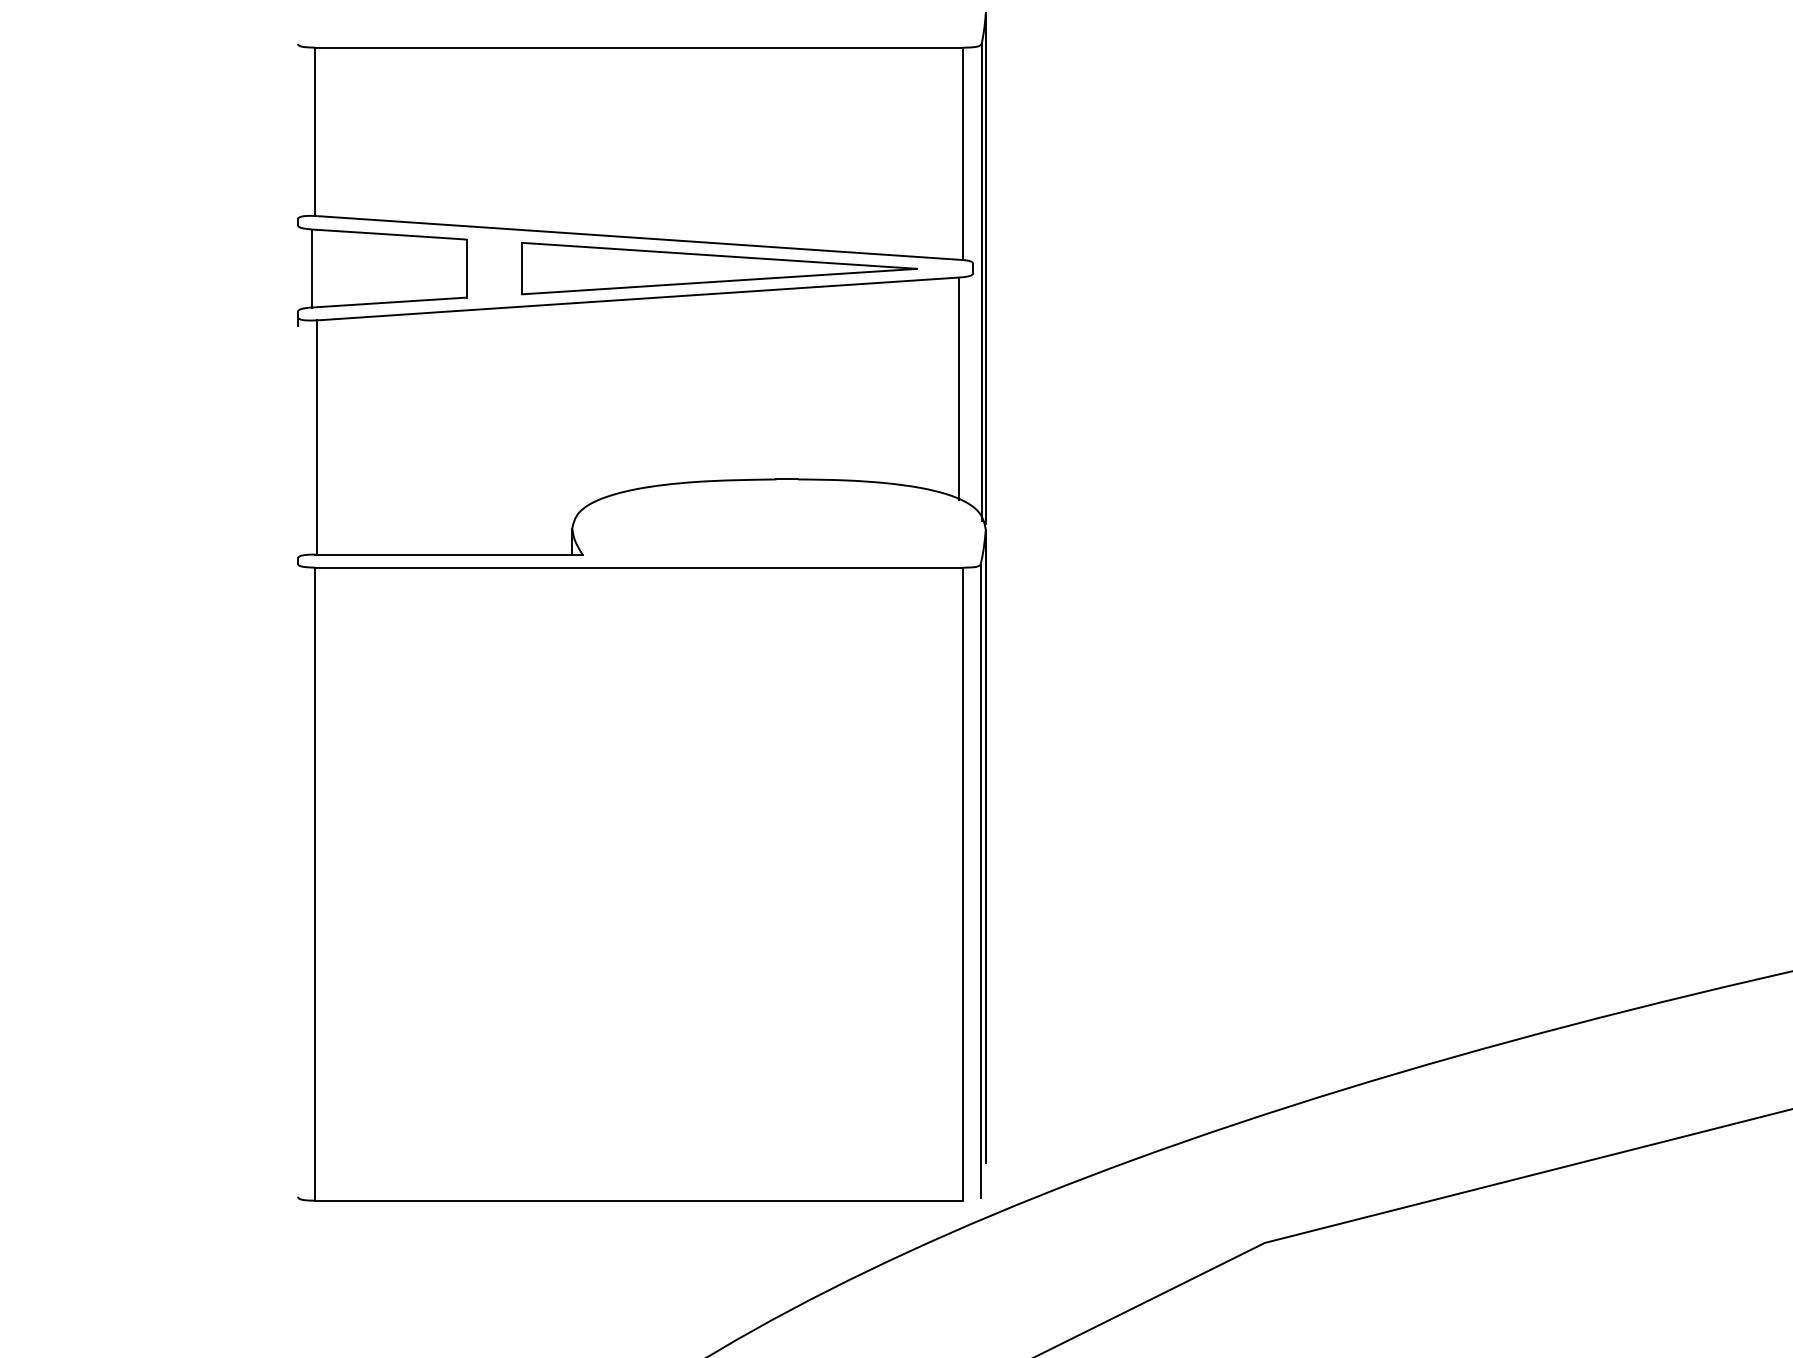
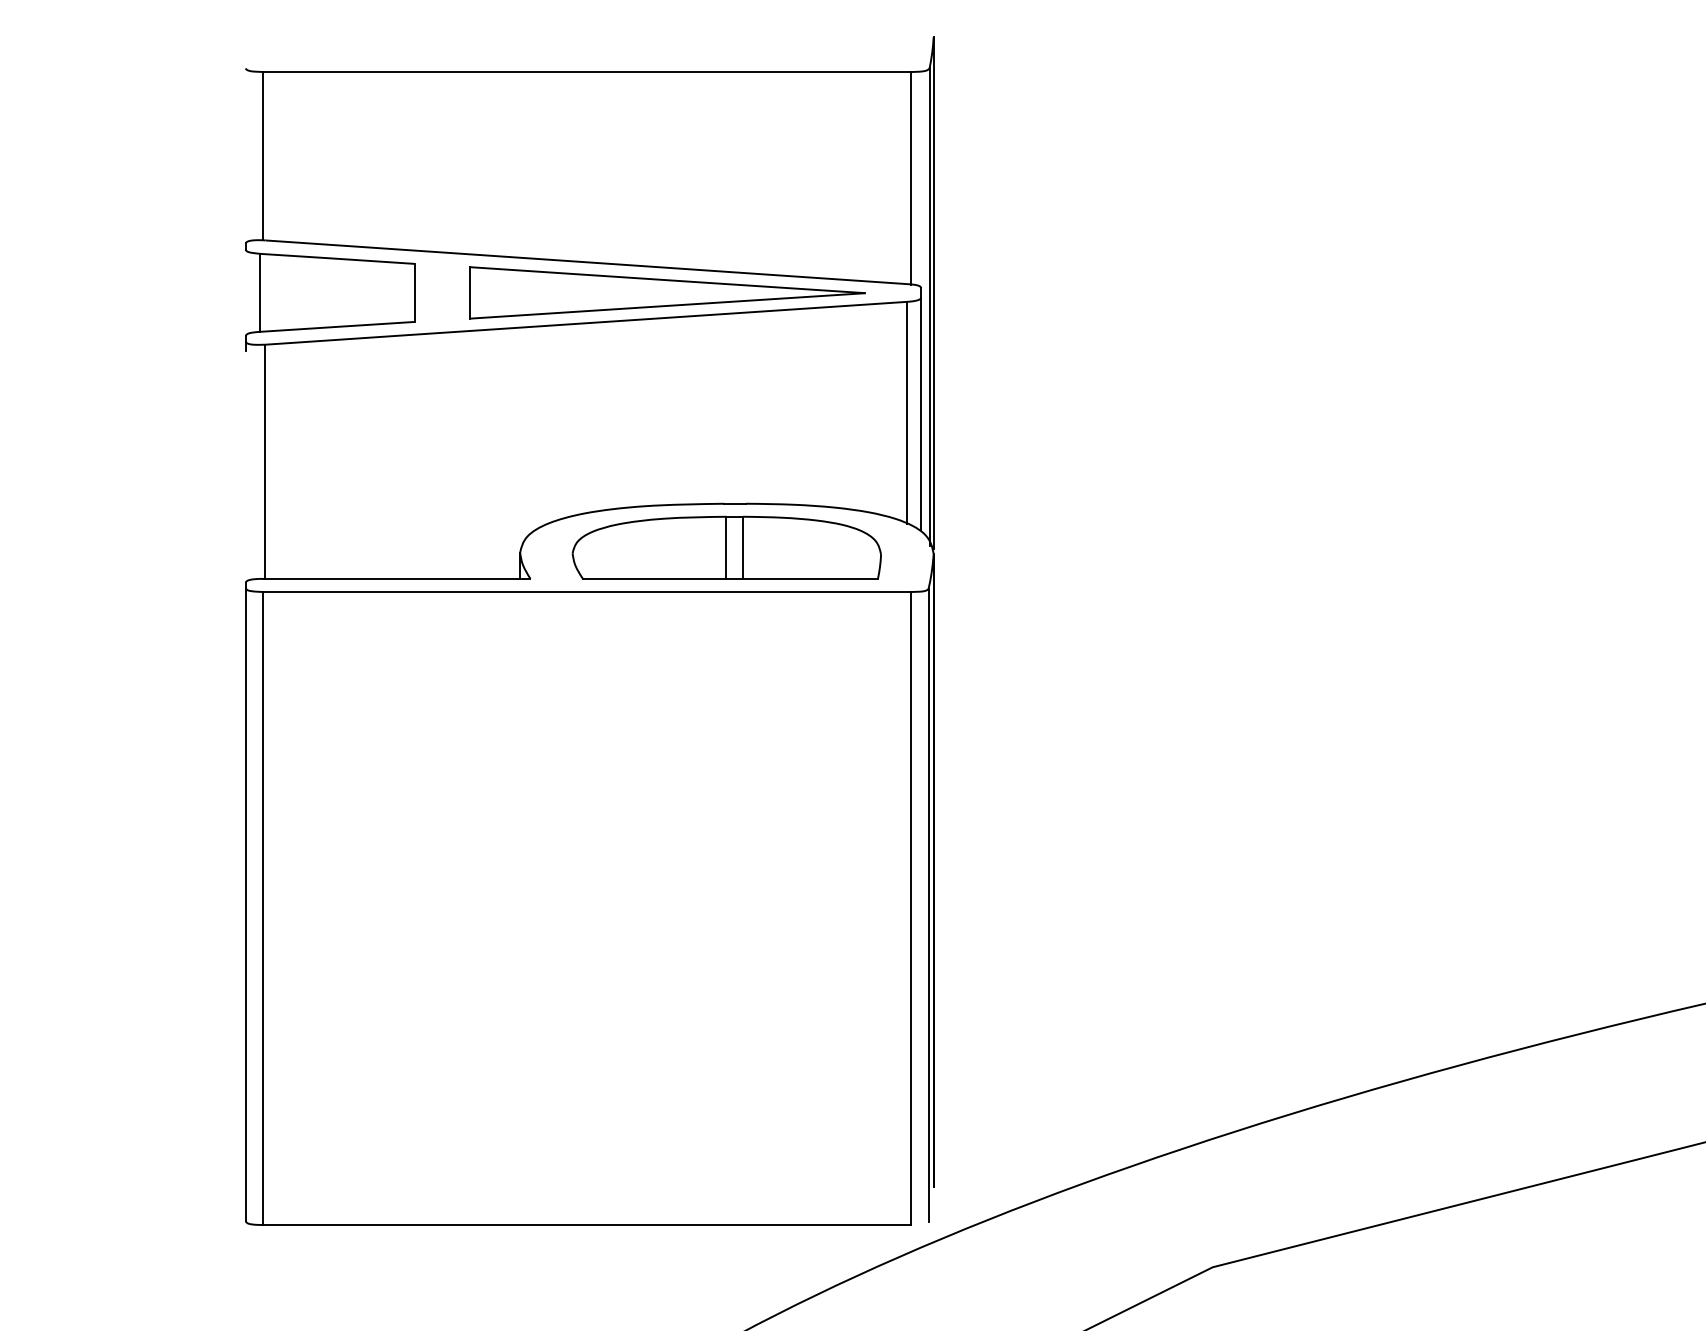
line: (973, 389) -> (921, 413), added
part: (778, 523) -> (726, 547), added
line: (297, 879) -> (245, 903), added

